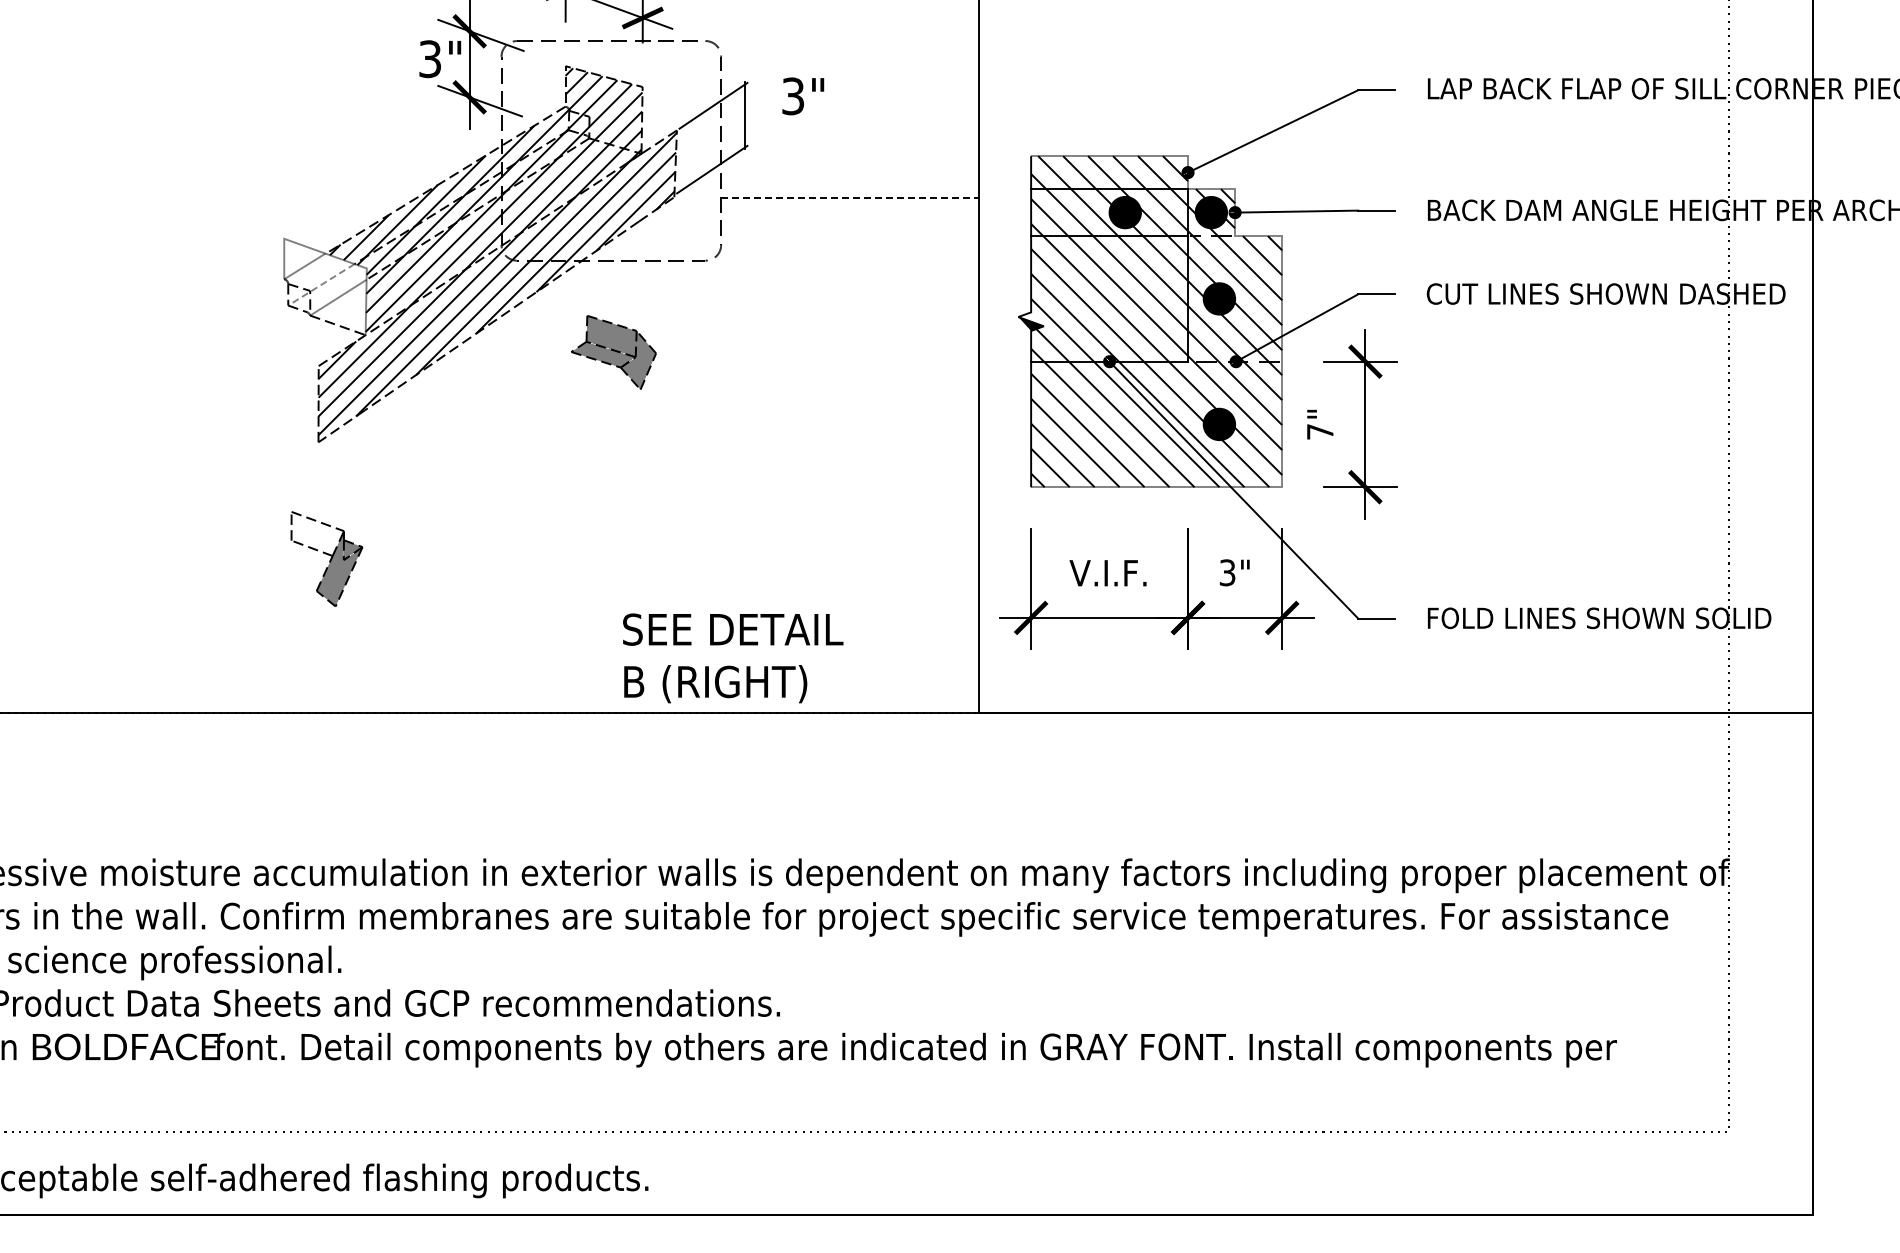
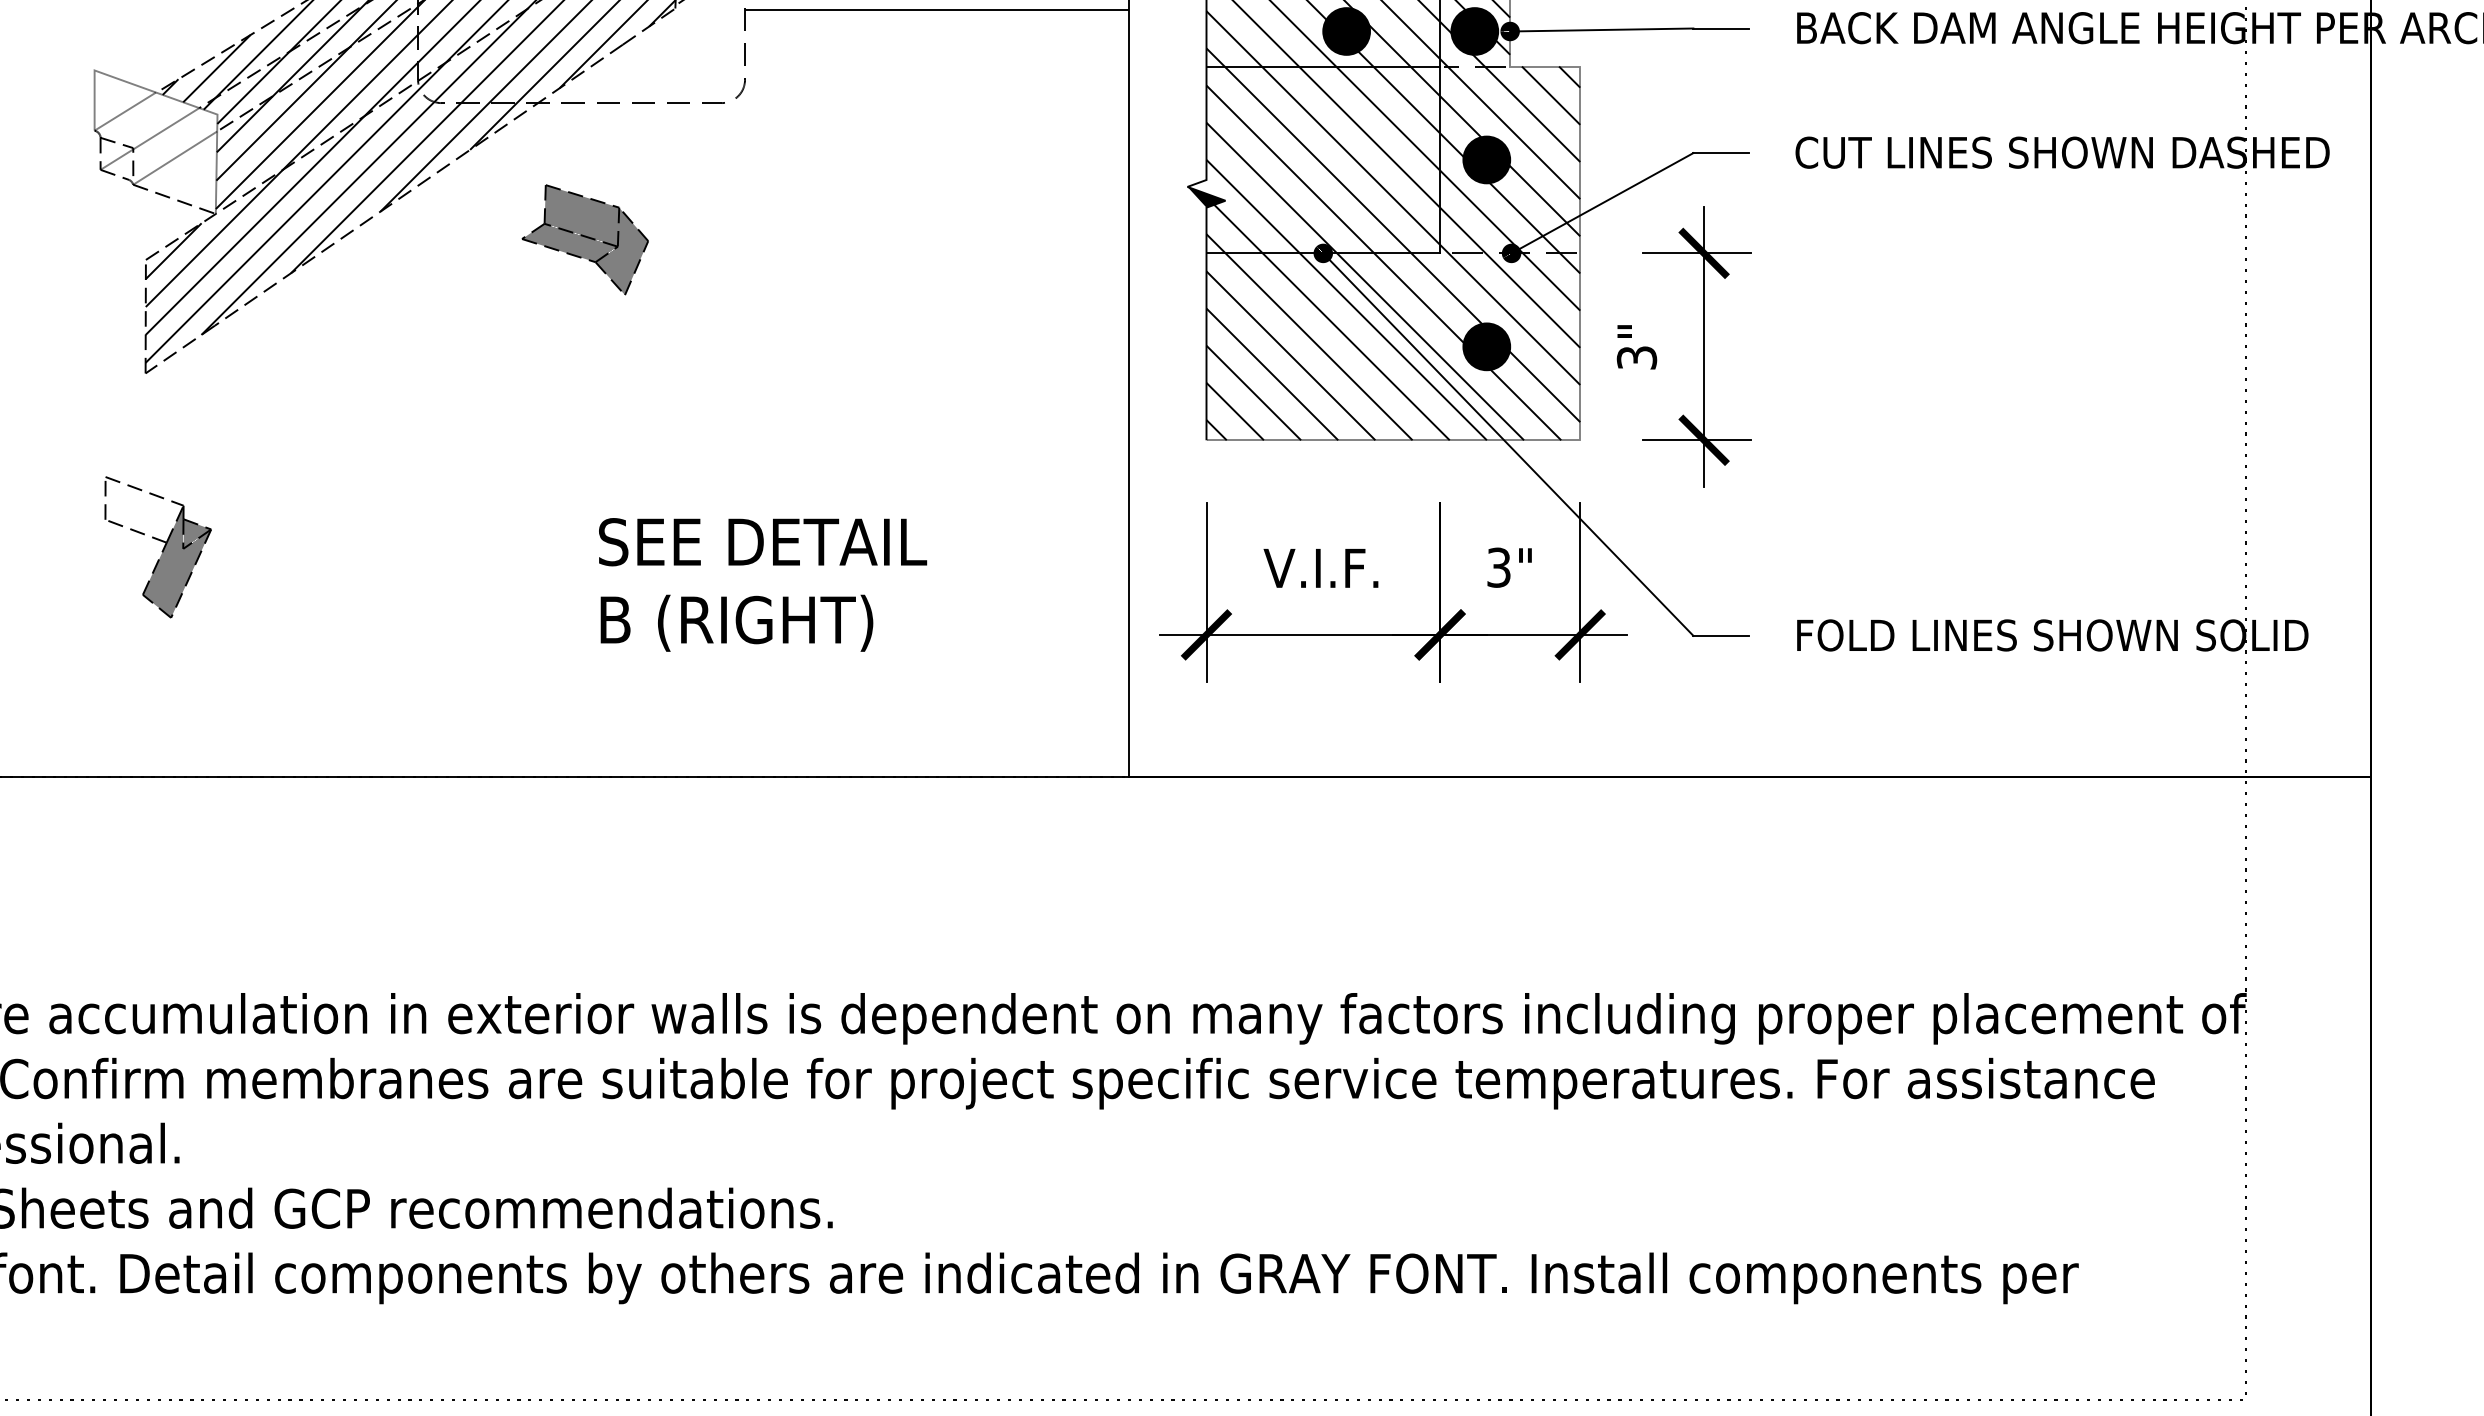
line: (850, 197) -> (937, 8), dashed -> solid
line: (321, 285) -> (150, 139), dashed -> solid
text: (1319, 431) -> (1635, 357), 7" -> 3"
text: (733, 658) -> (763, 585), moved

